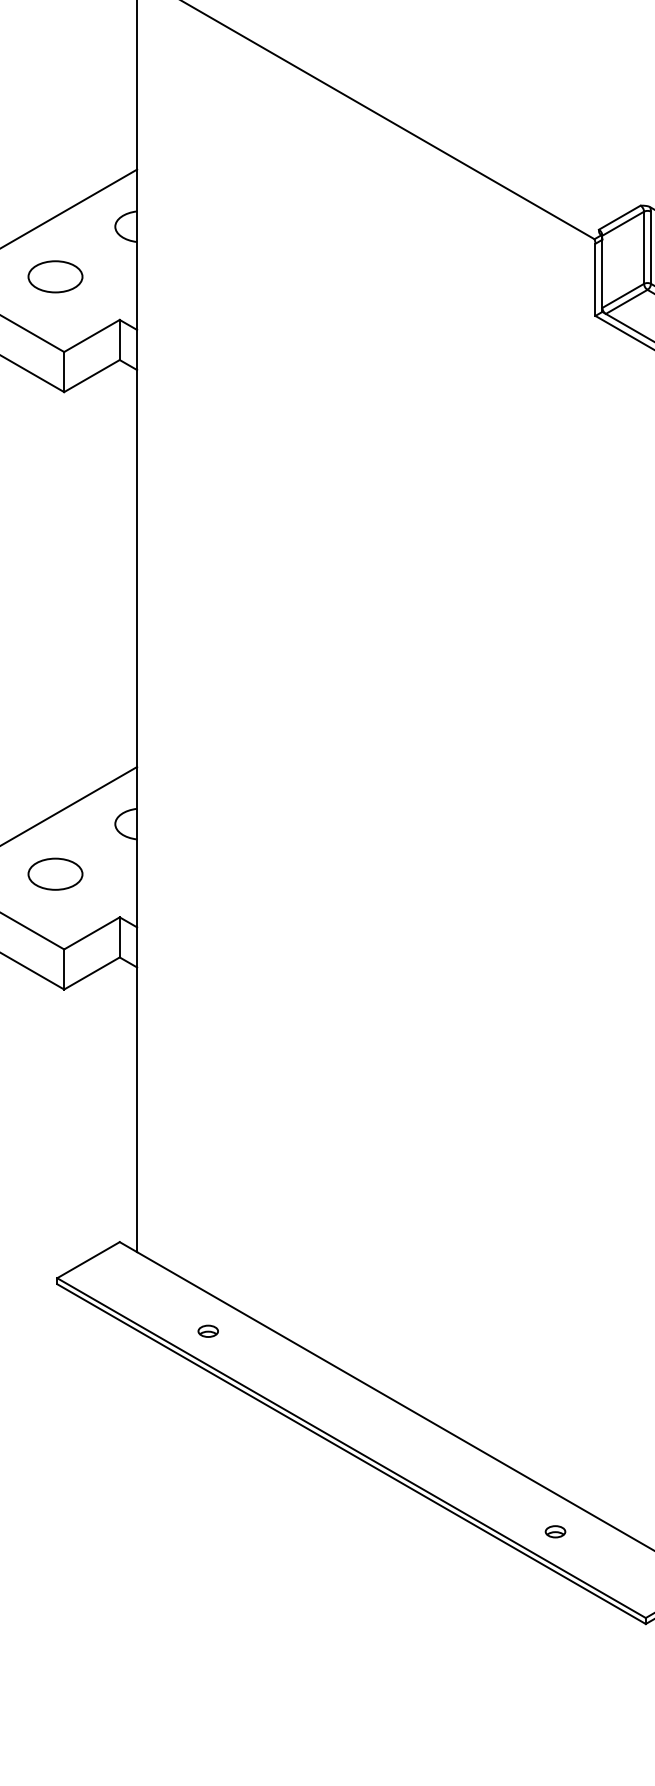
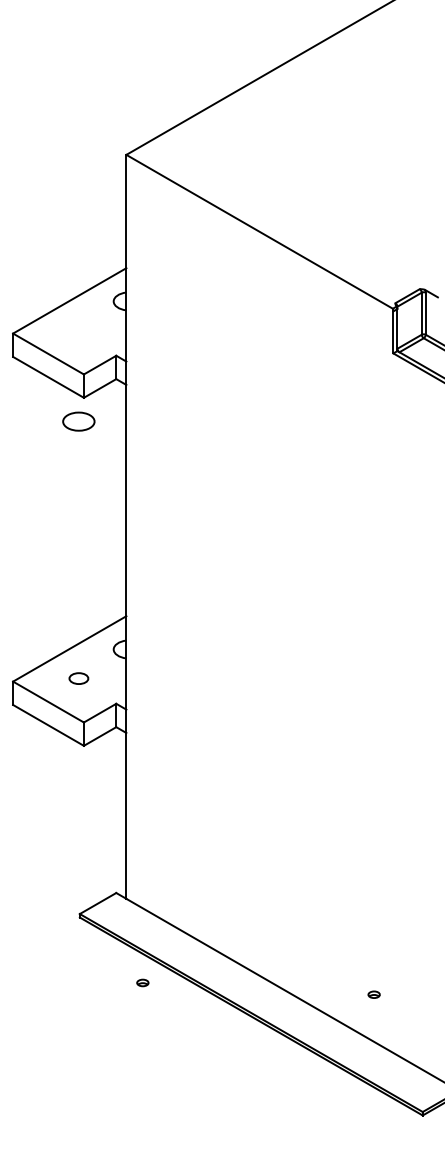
part: (54, 276) -> (78, 421), moved
part: (54, 873) -> (78, 678), size x0.6
part: (207, 1330) -> (142, 982), moved
part: (554, 1531) -> (373, 994), moved

